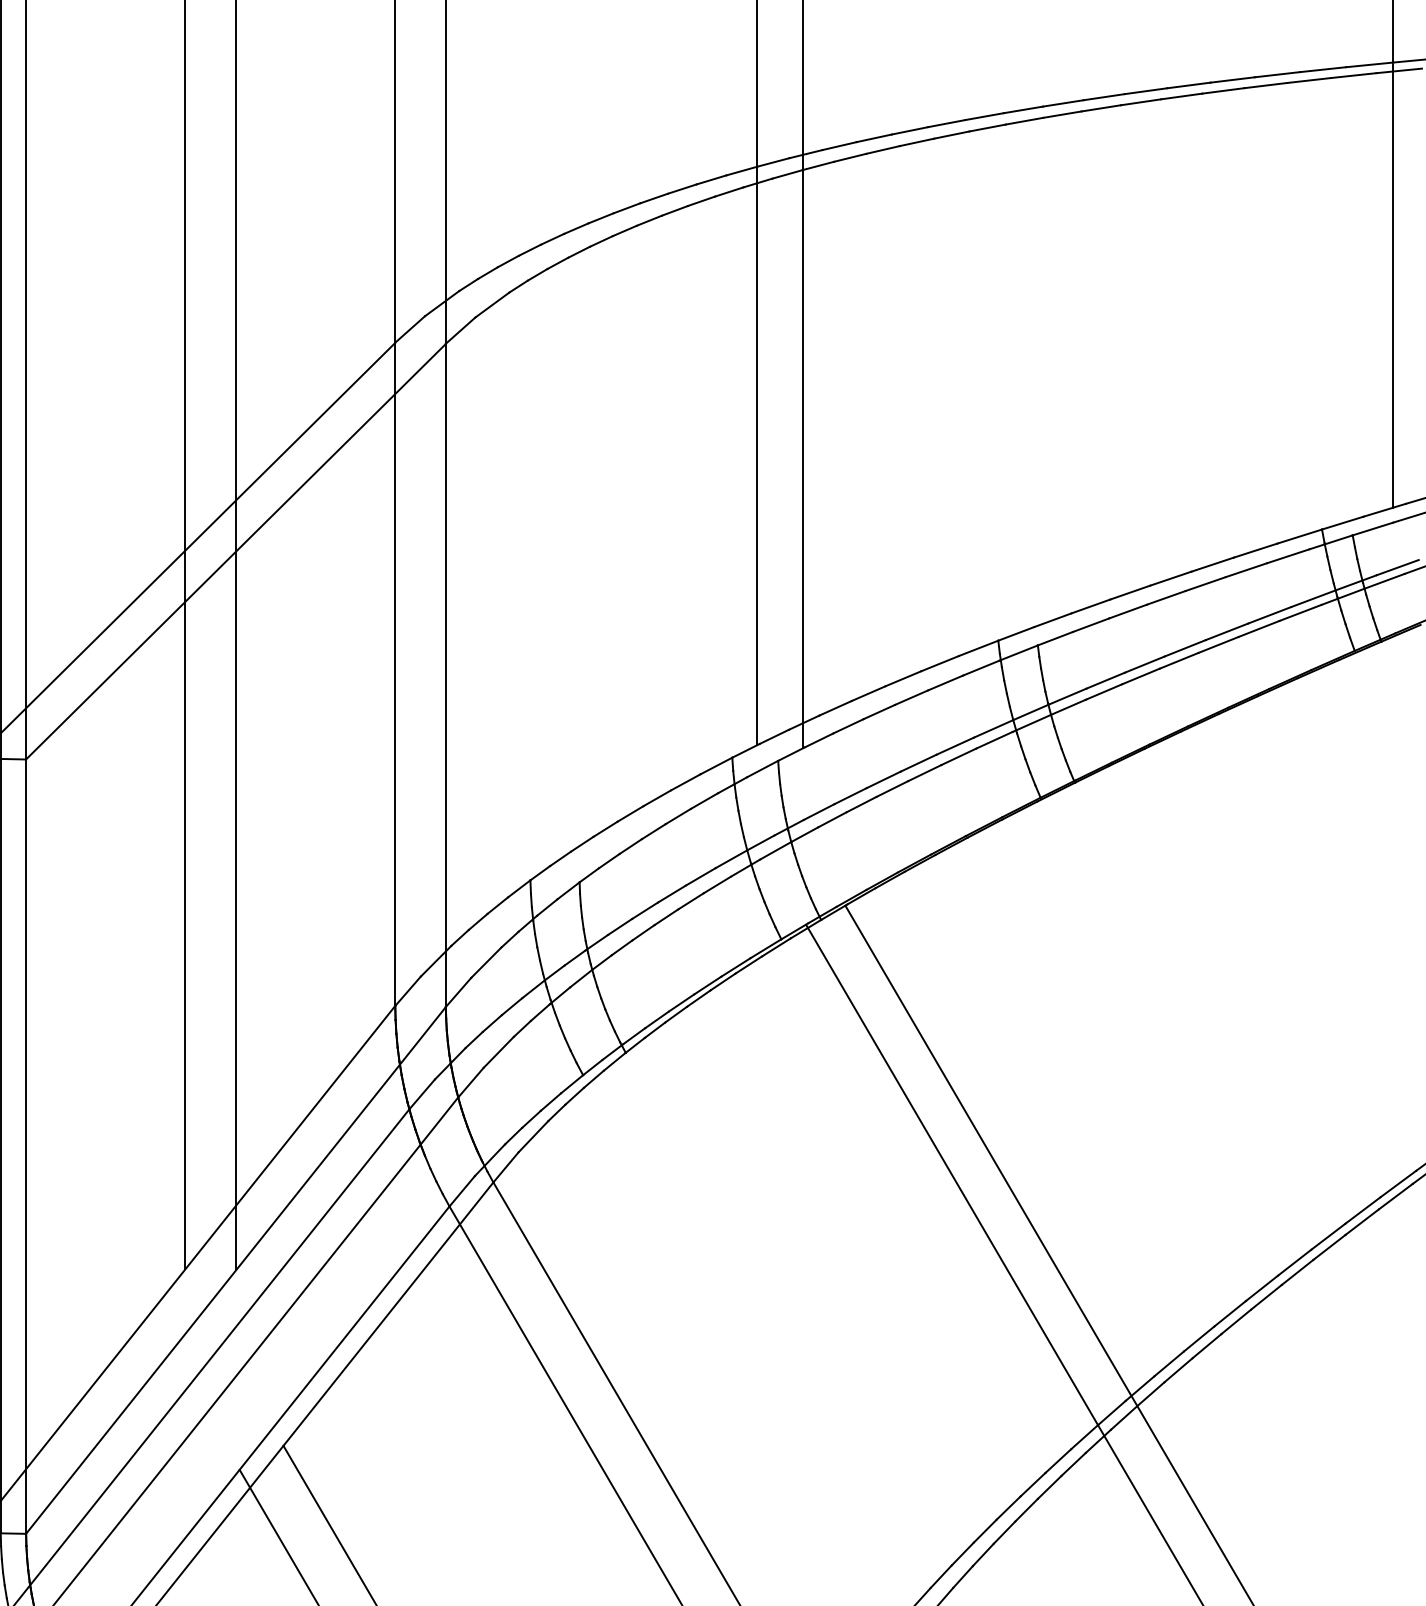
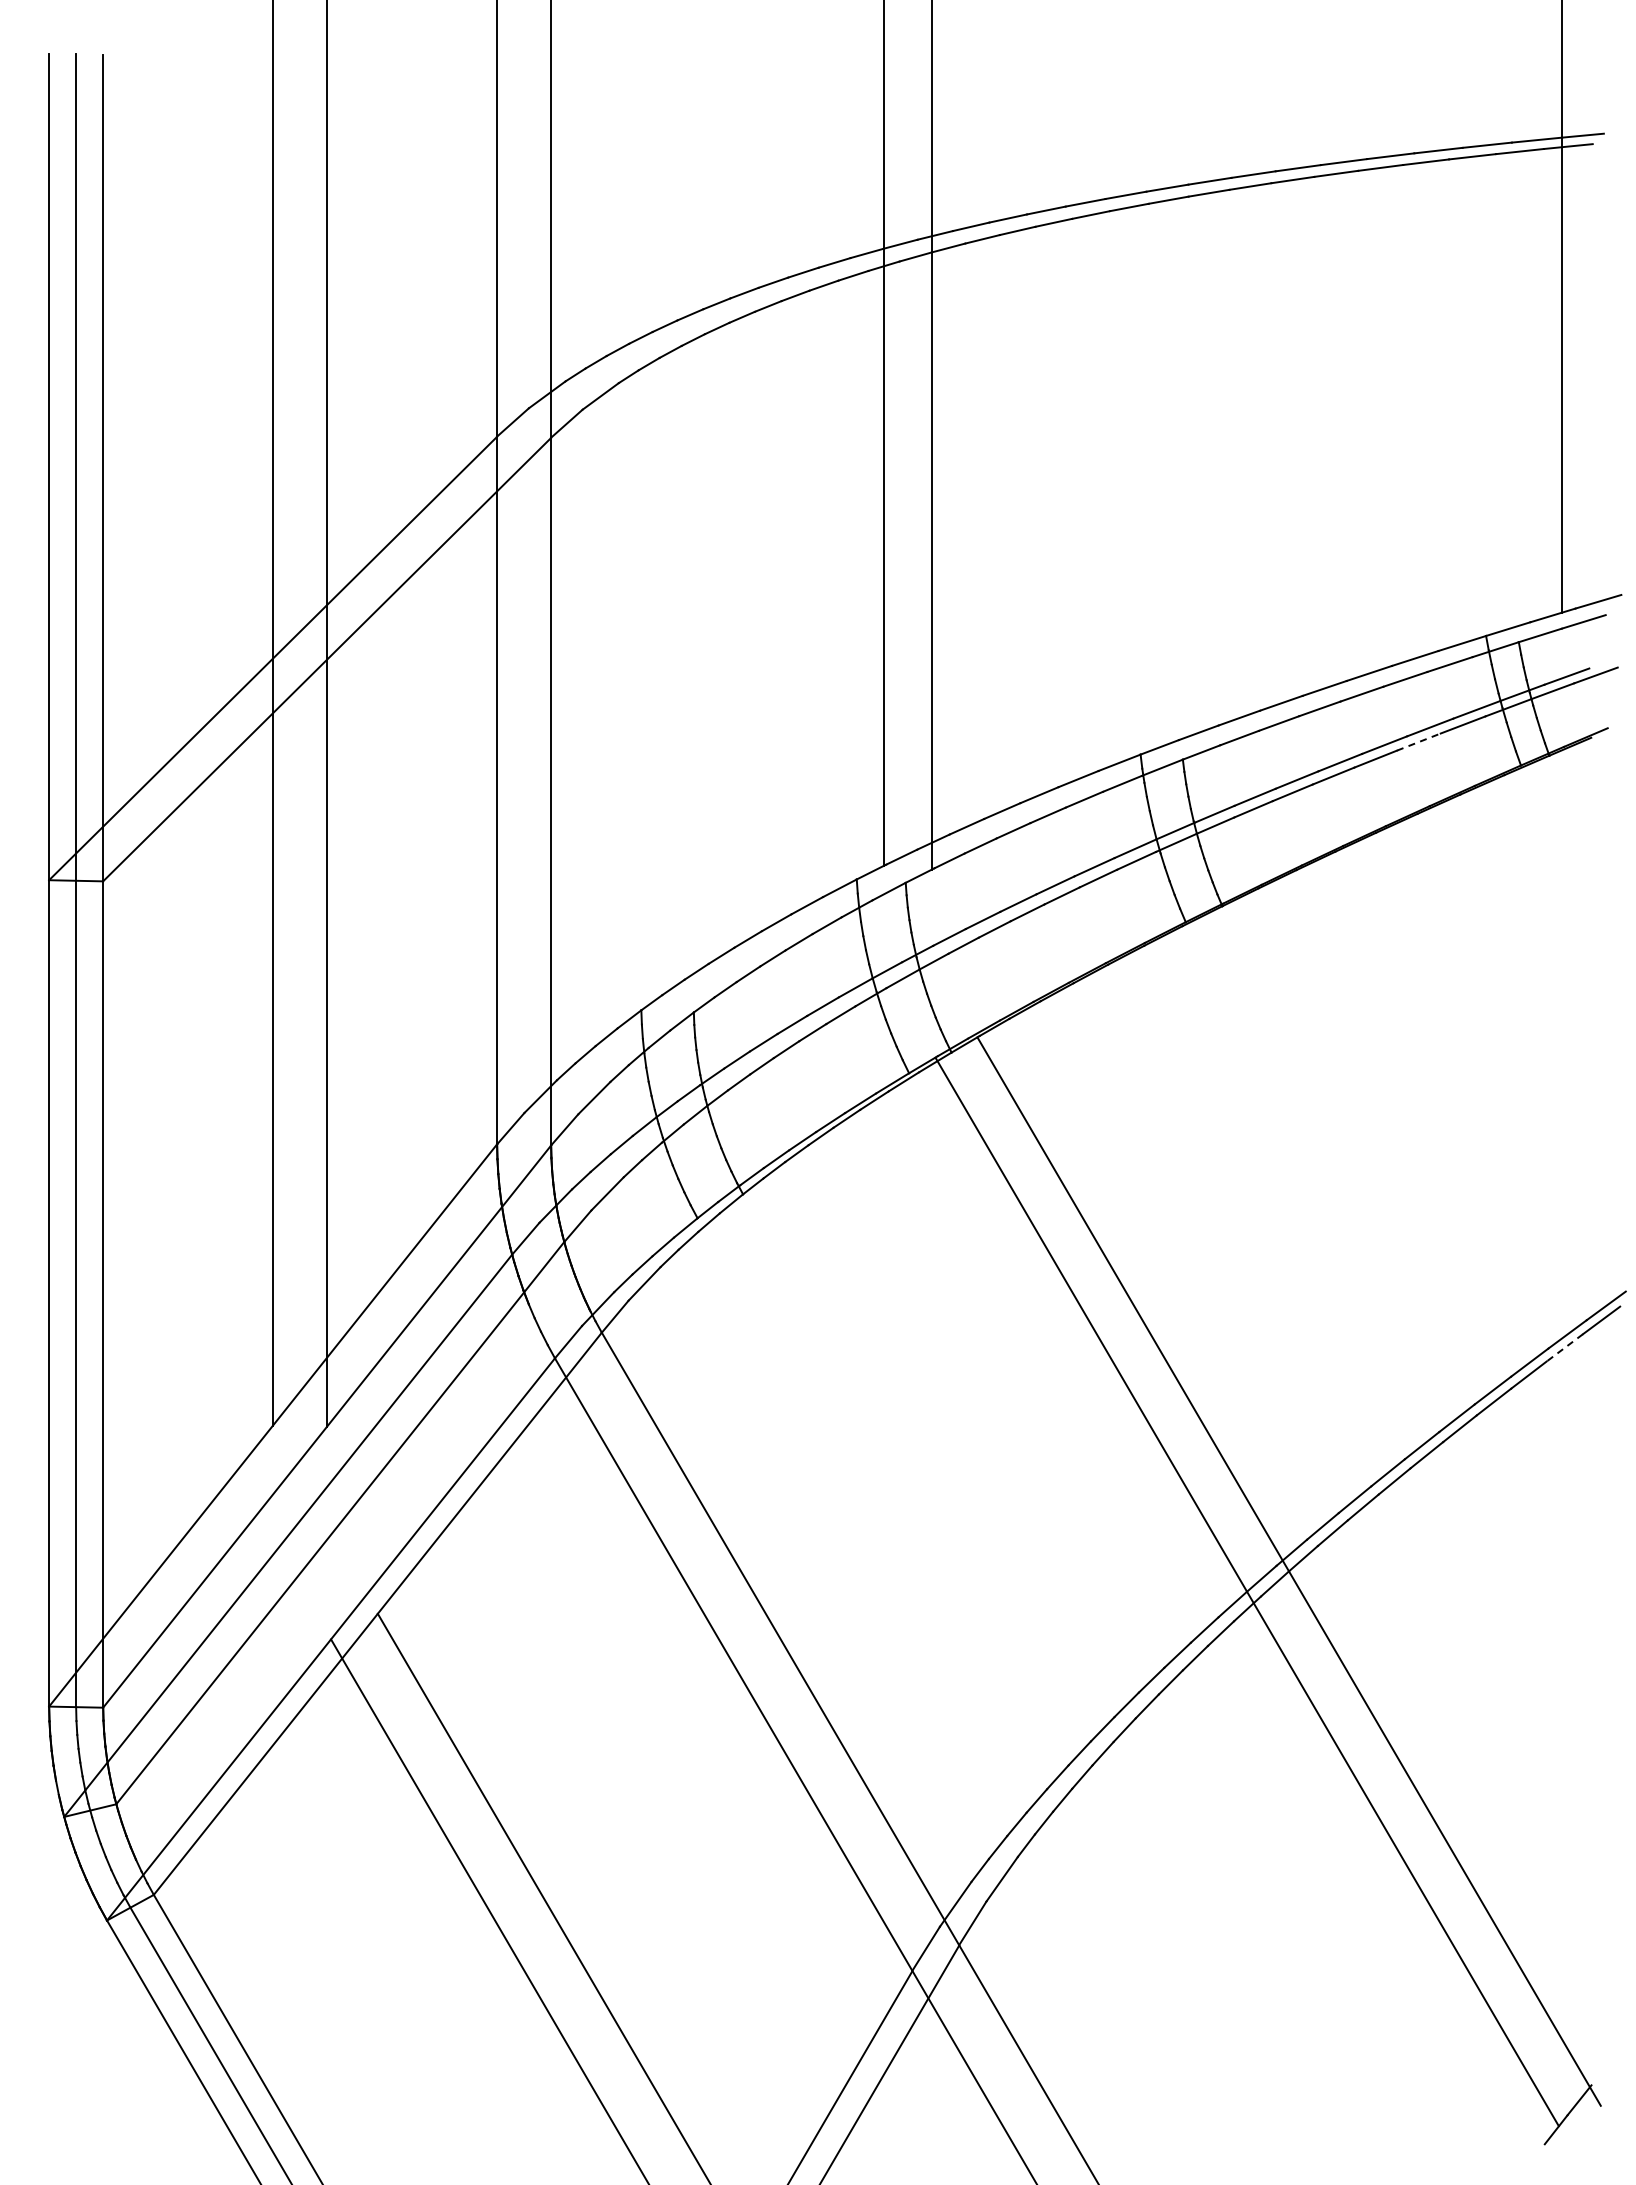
line: (1258, 629) -> (1418, 742), solid -> dashed
line: (1395, 1196) -> (1564, 1347), solid -> dashed

